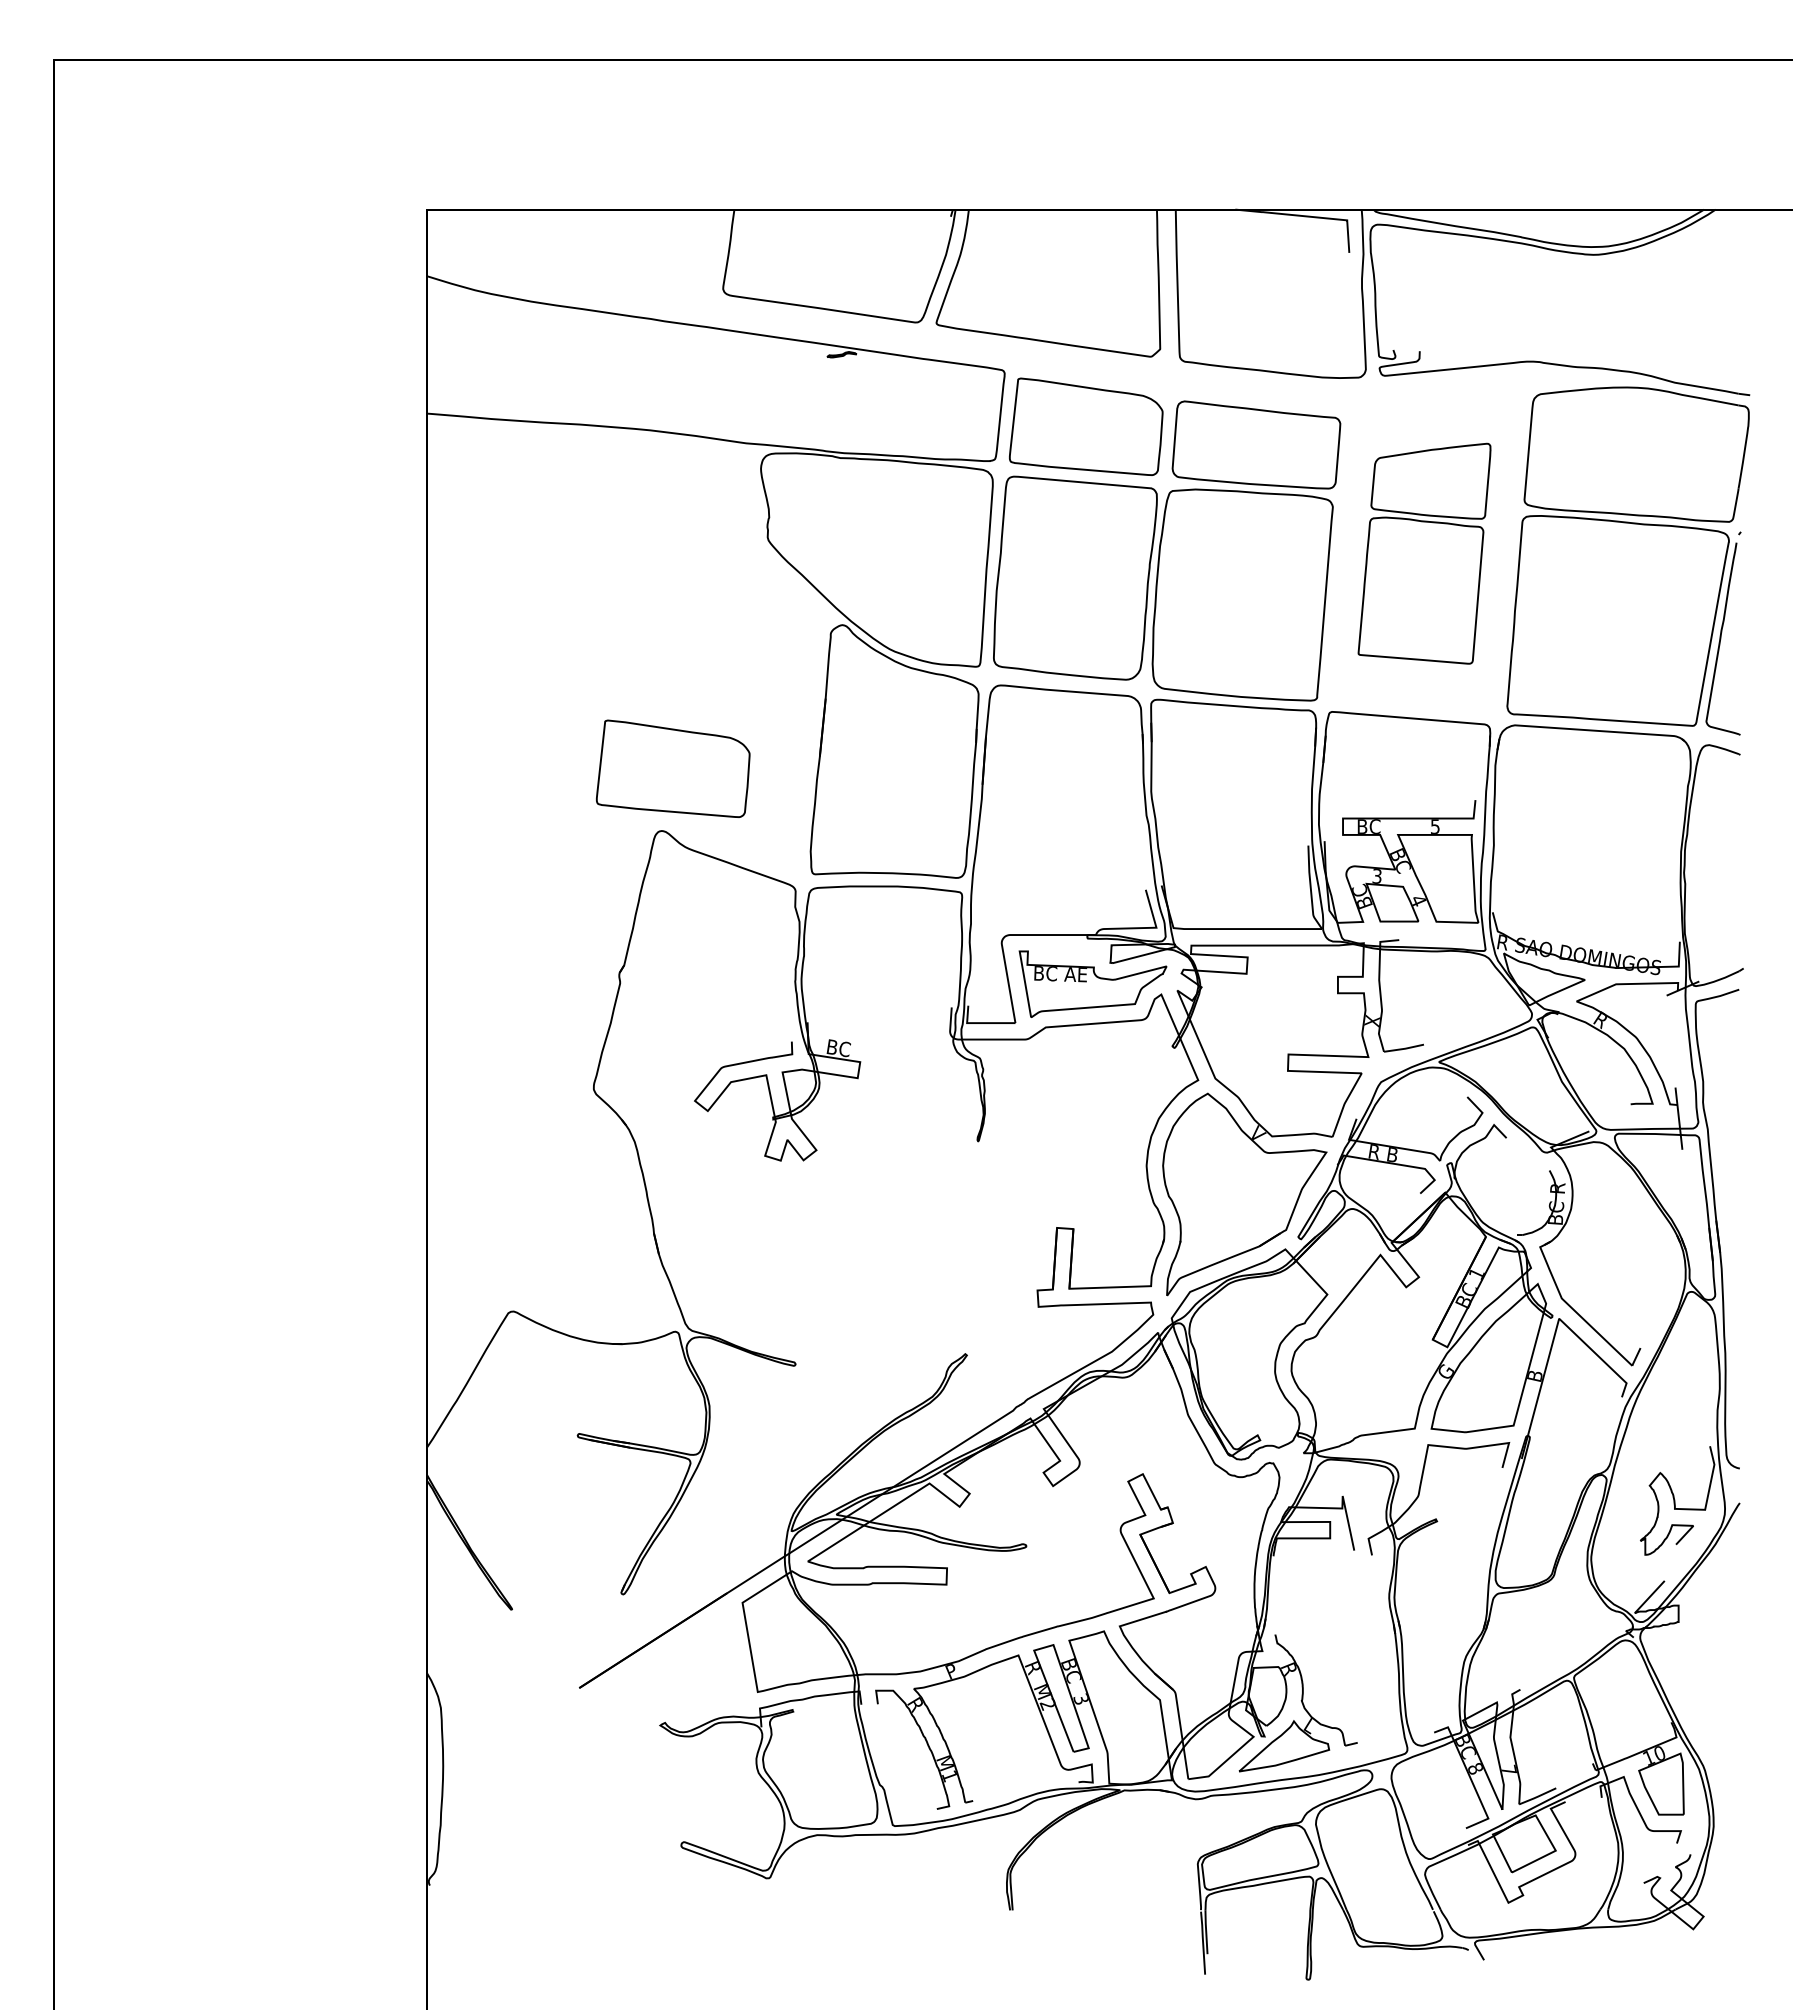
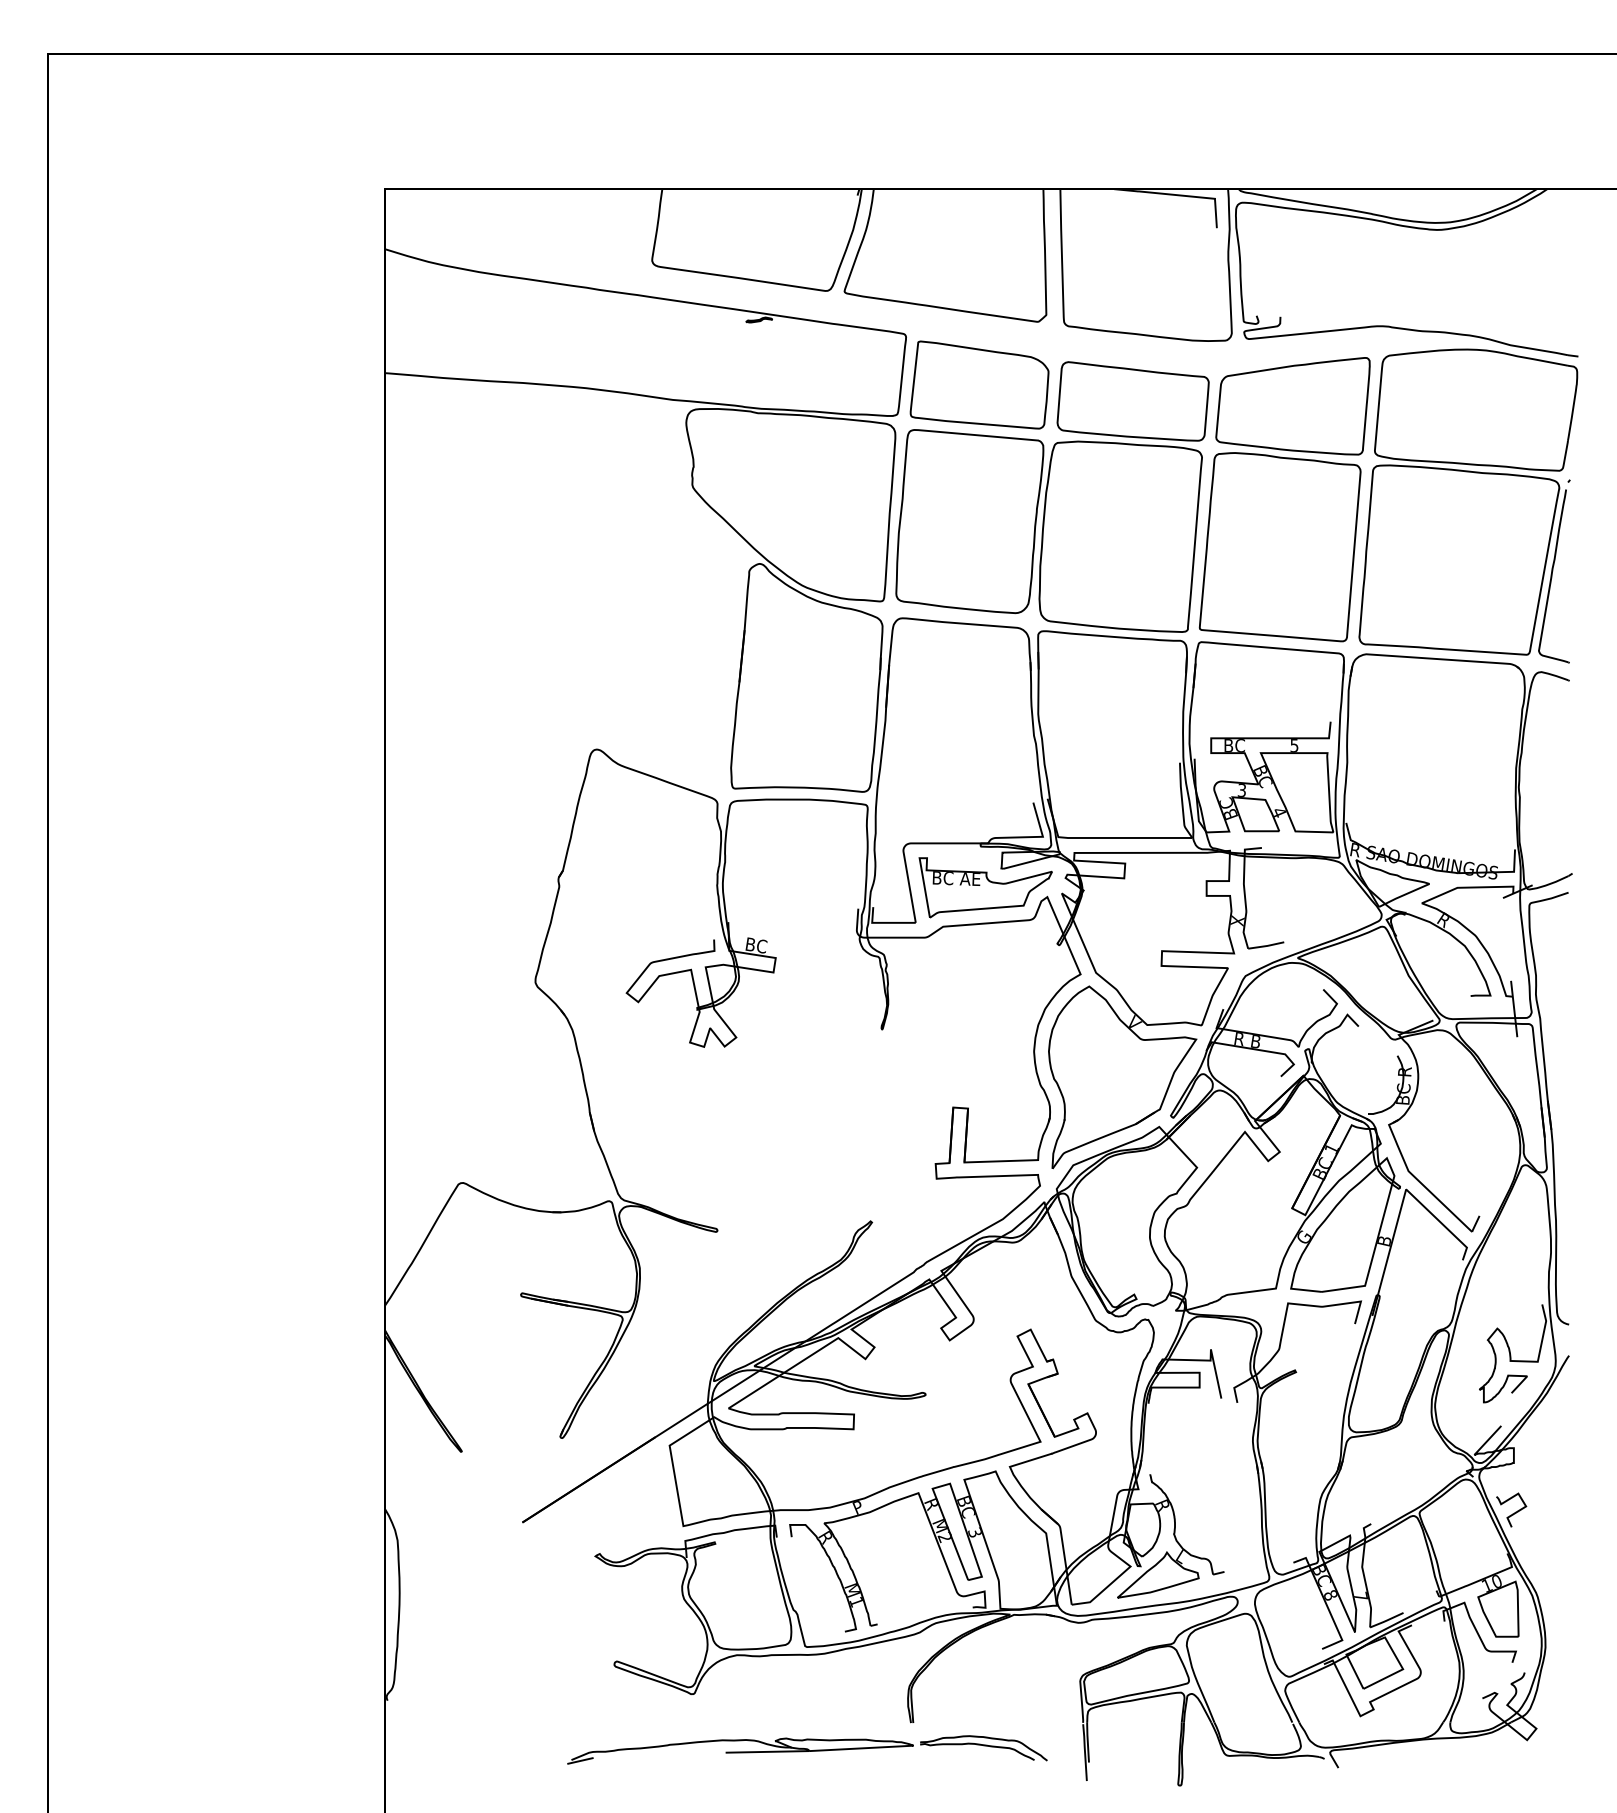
part: (1424, 553) -> (1284, 499), size x1.43
part: (673, 768) -> (607, 693), removed
curve: (1679, 1676) -> (1514, 1512), added
part: (895, 1940) -> (807, 1750), added

